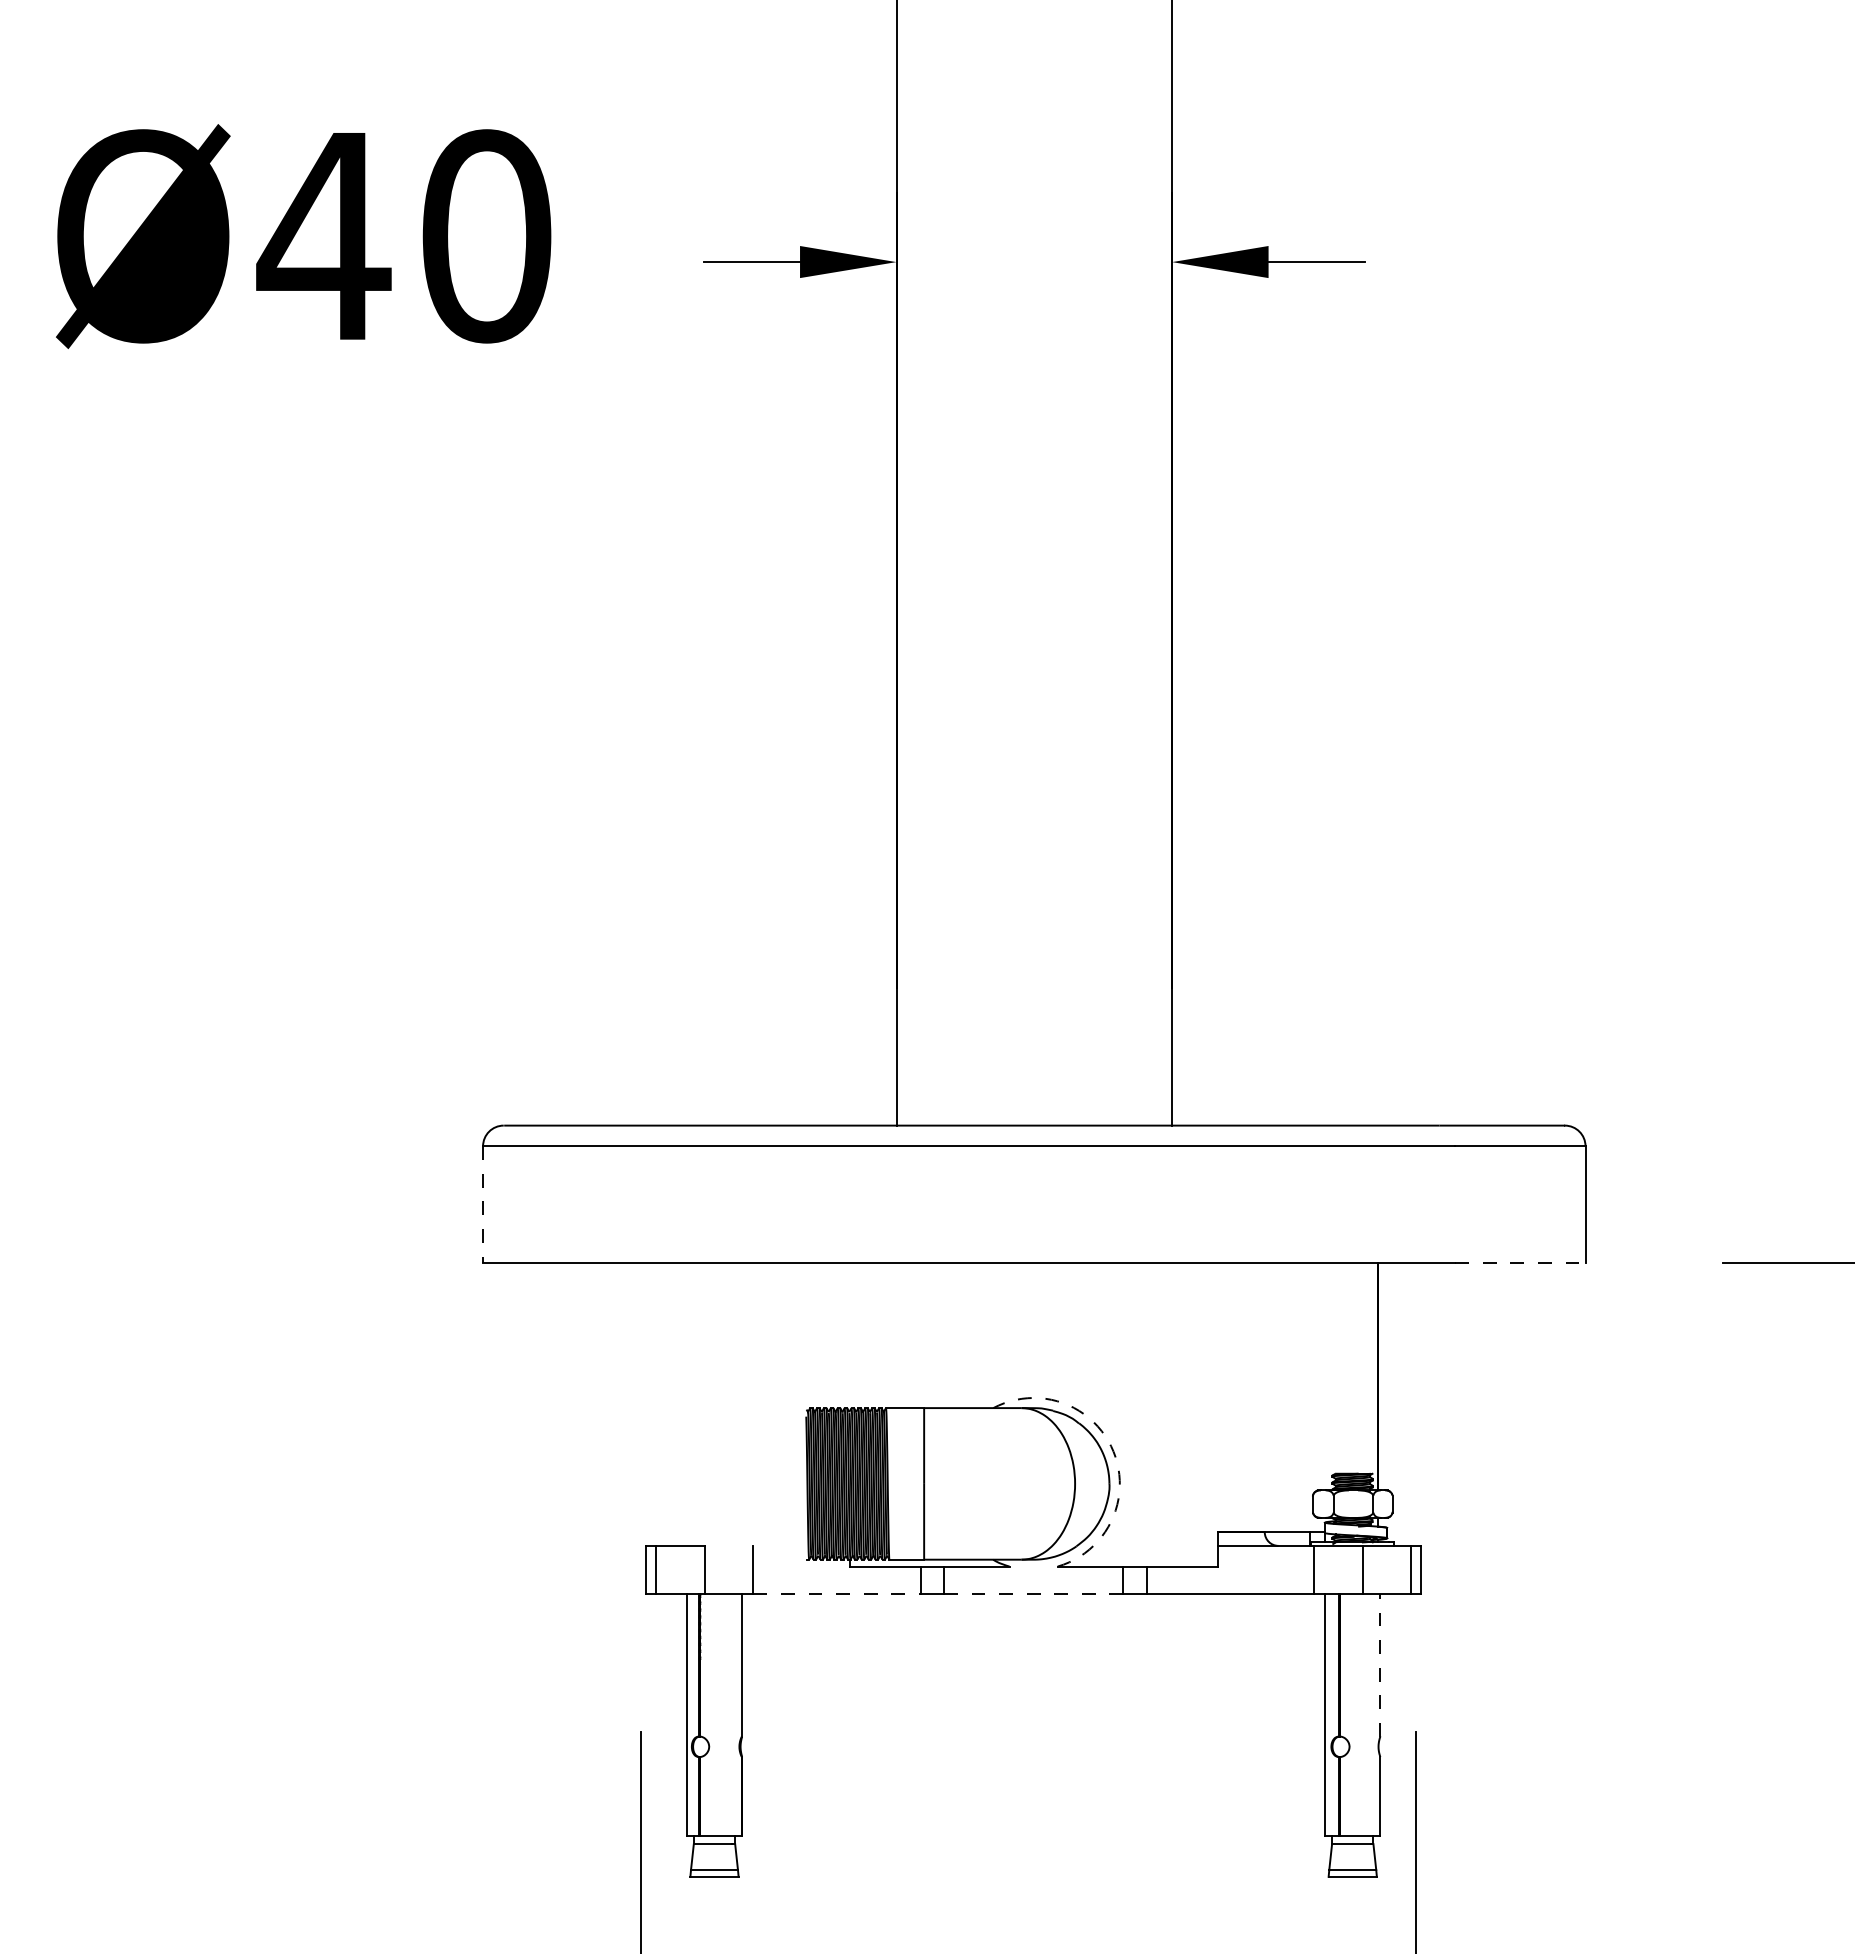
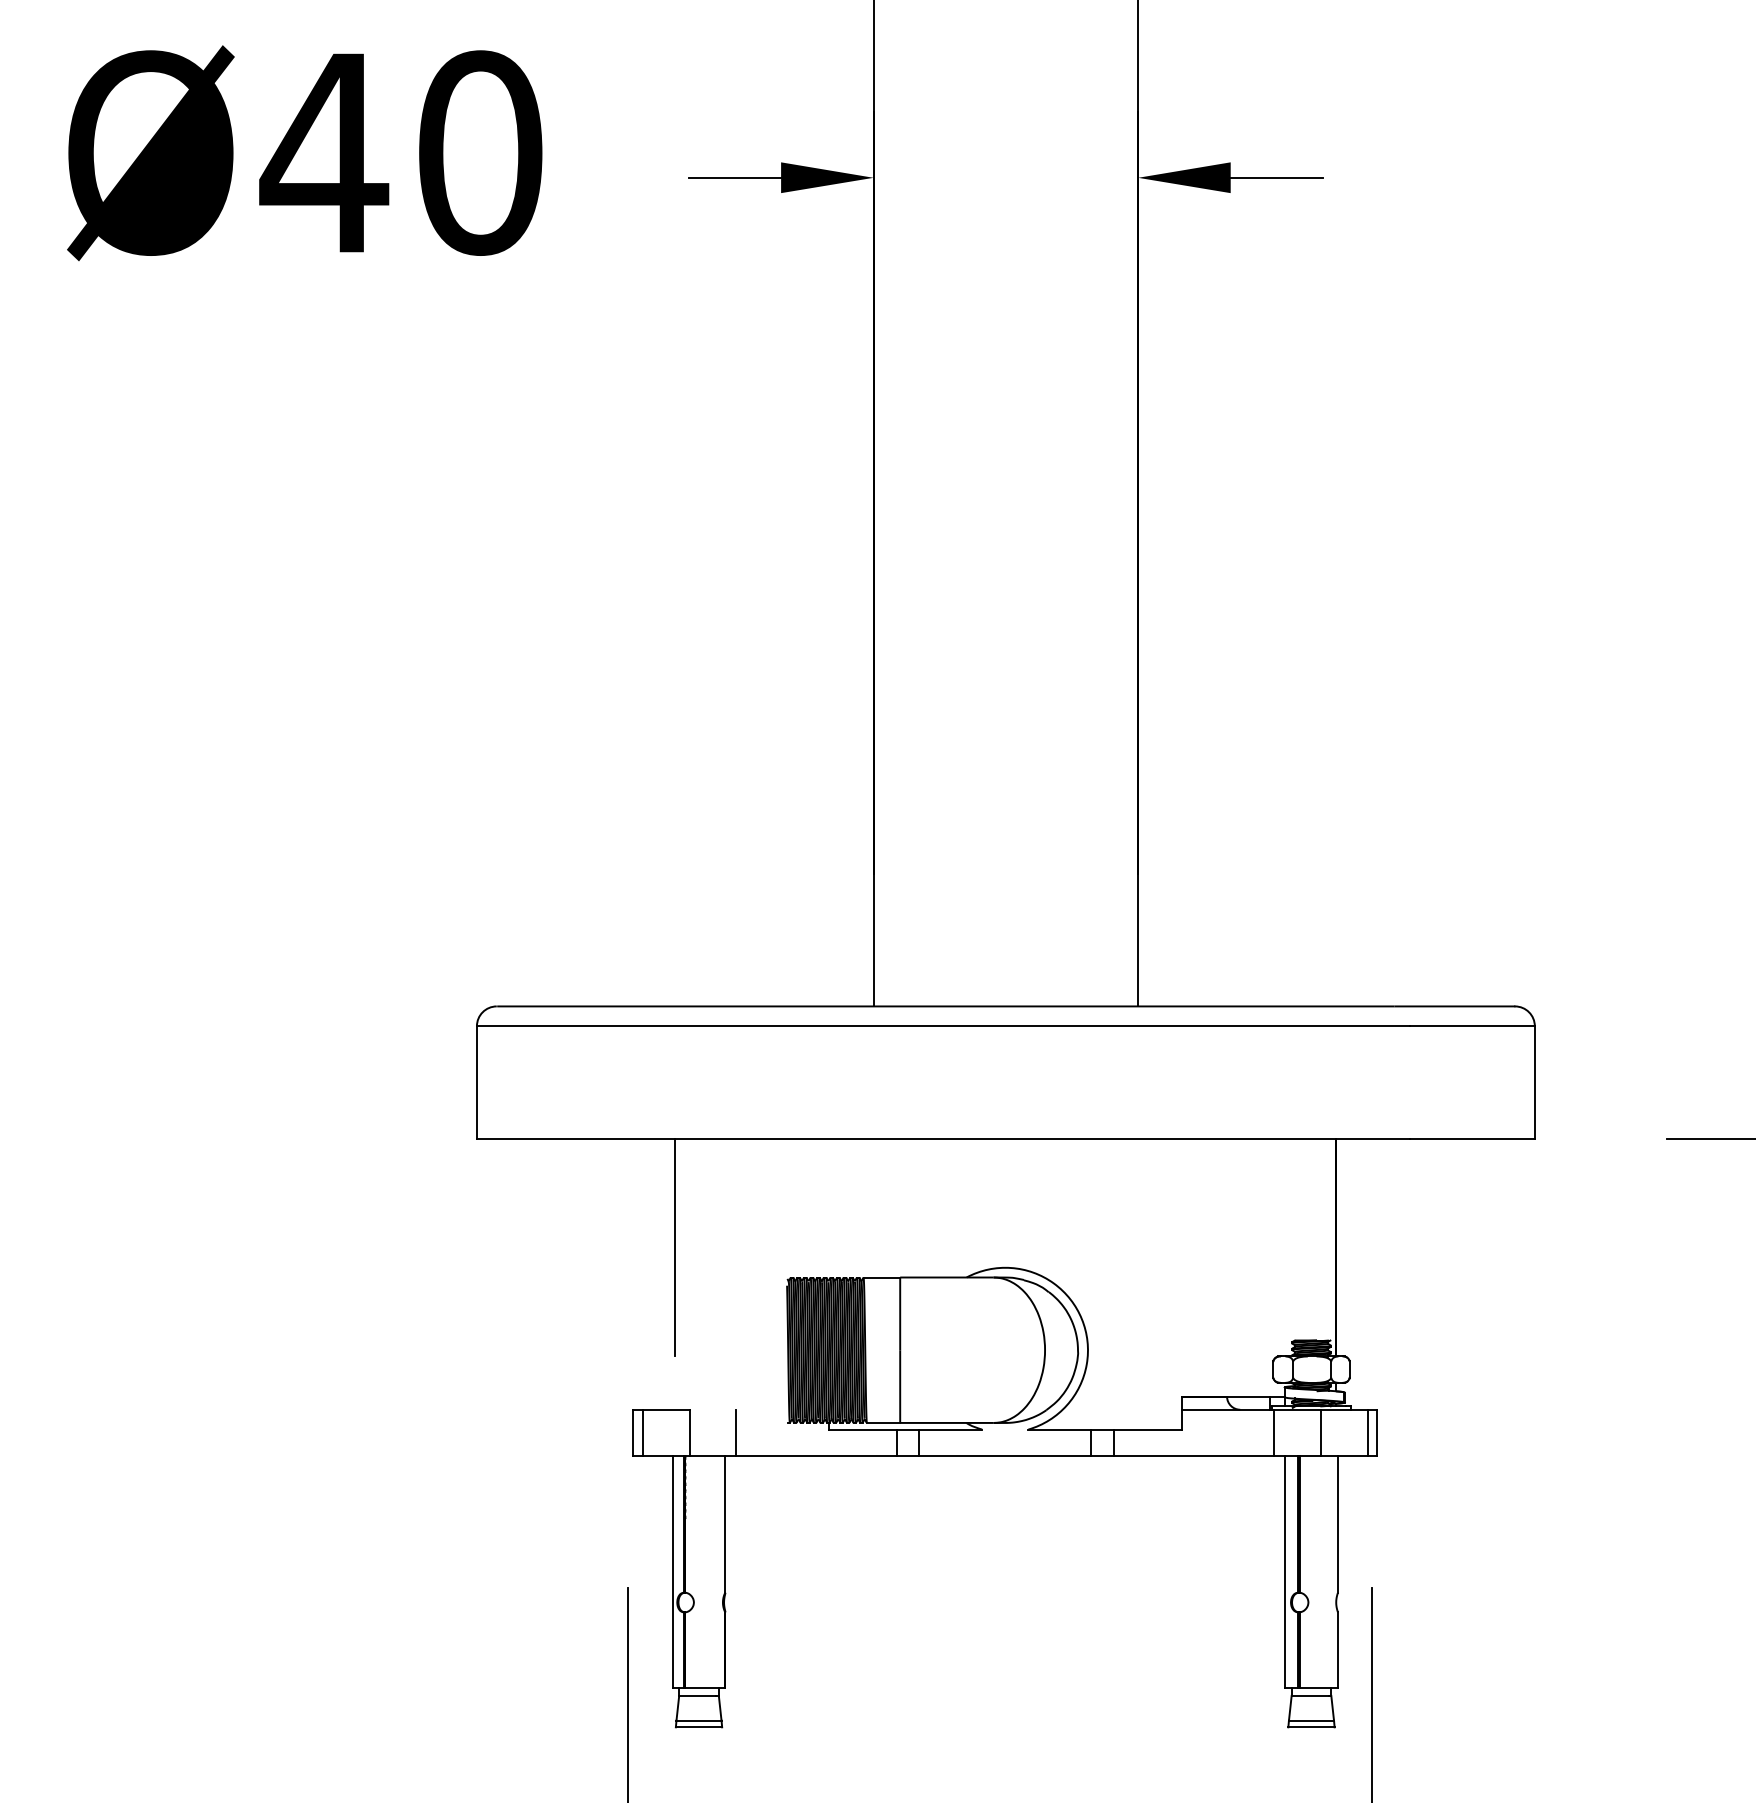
line: (483, 1204) -> (477, 1082), dashed -> solid
line: (1520, 1263) -> (1472, 1138), dashed -> solid
line: (689, 1376) -> (675, 1247), added
arc: (1113, 1451) -> (1081, 1319), dashed -> solid
line: (837, 1594) -> (817, 1456), dashed -> solid
line: (1033, 1594) -> (1005, 1456), dashed -> solid
line: (1380, 1664) -> (1338, 1523), dashed -> solid

